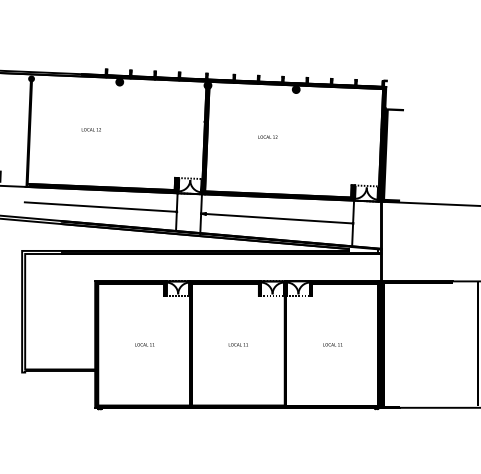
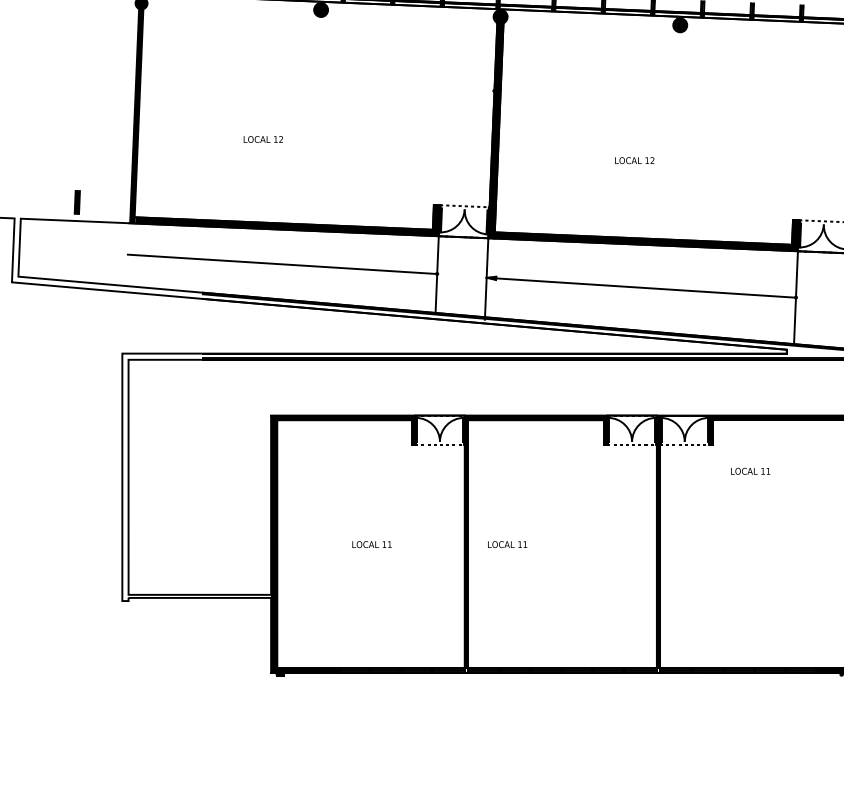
text: (90, 129) -> (261, 138), moved
text: (267, 136) -> (633, 159), moved
text: (237, 344) -> (505, 544), moved
text: (332, 344) -> (749, 470), moved

